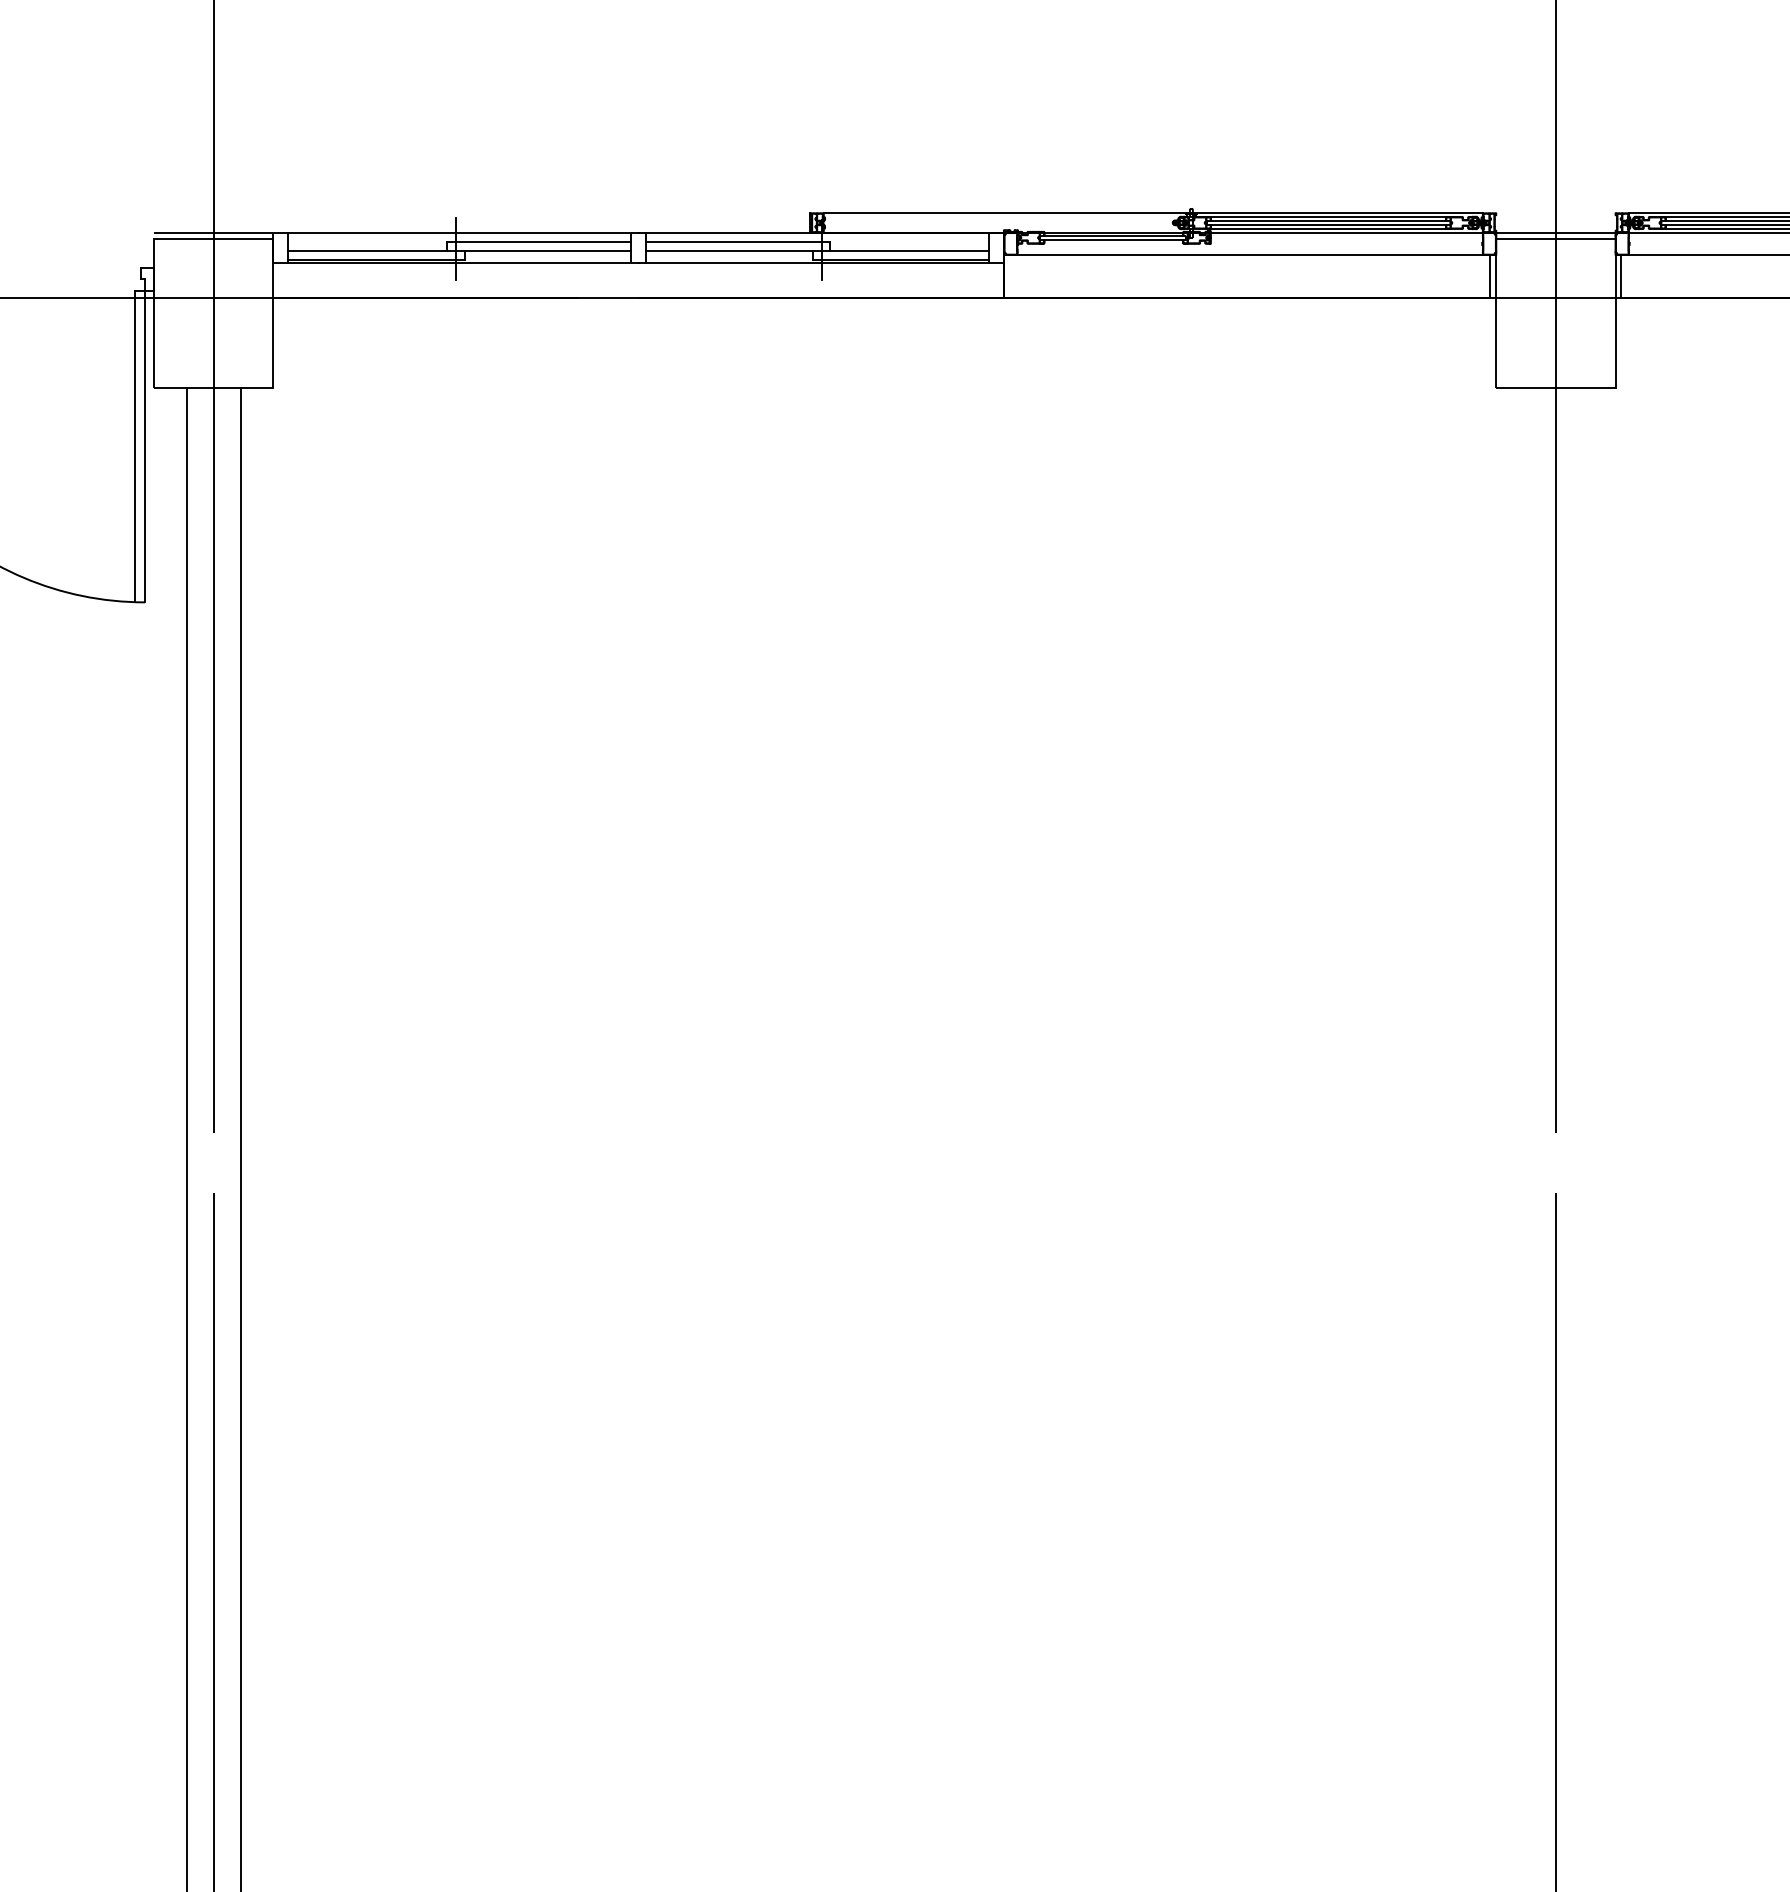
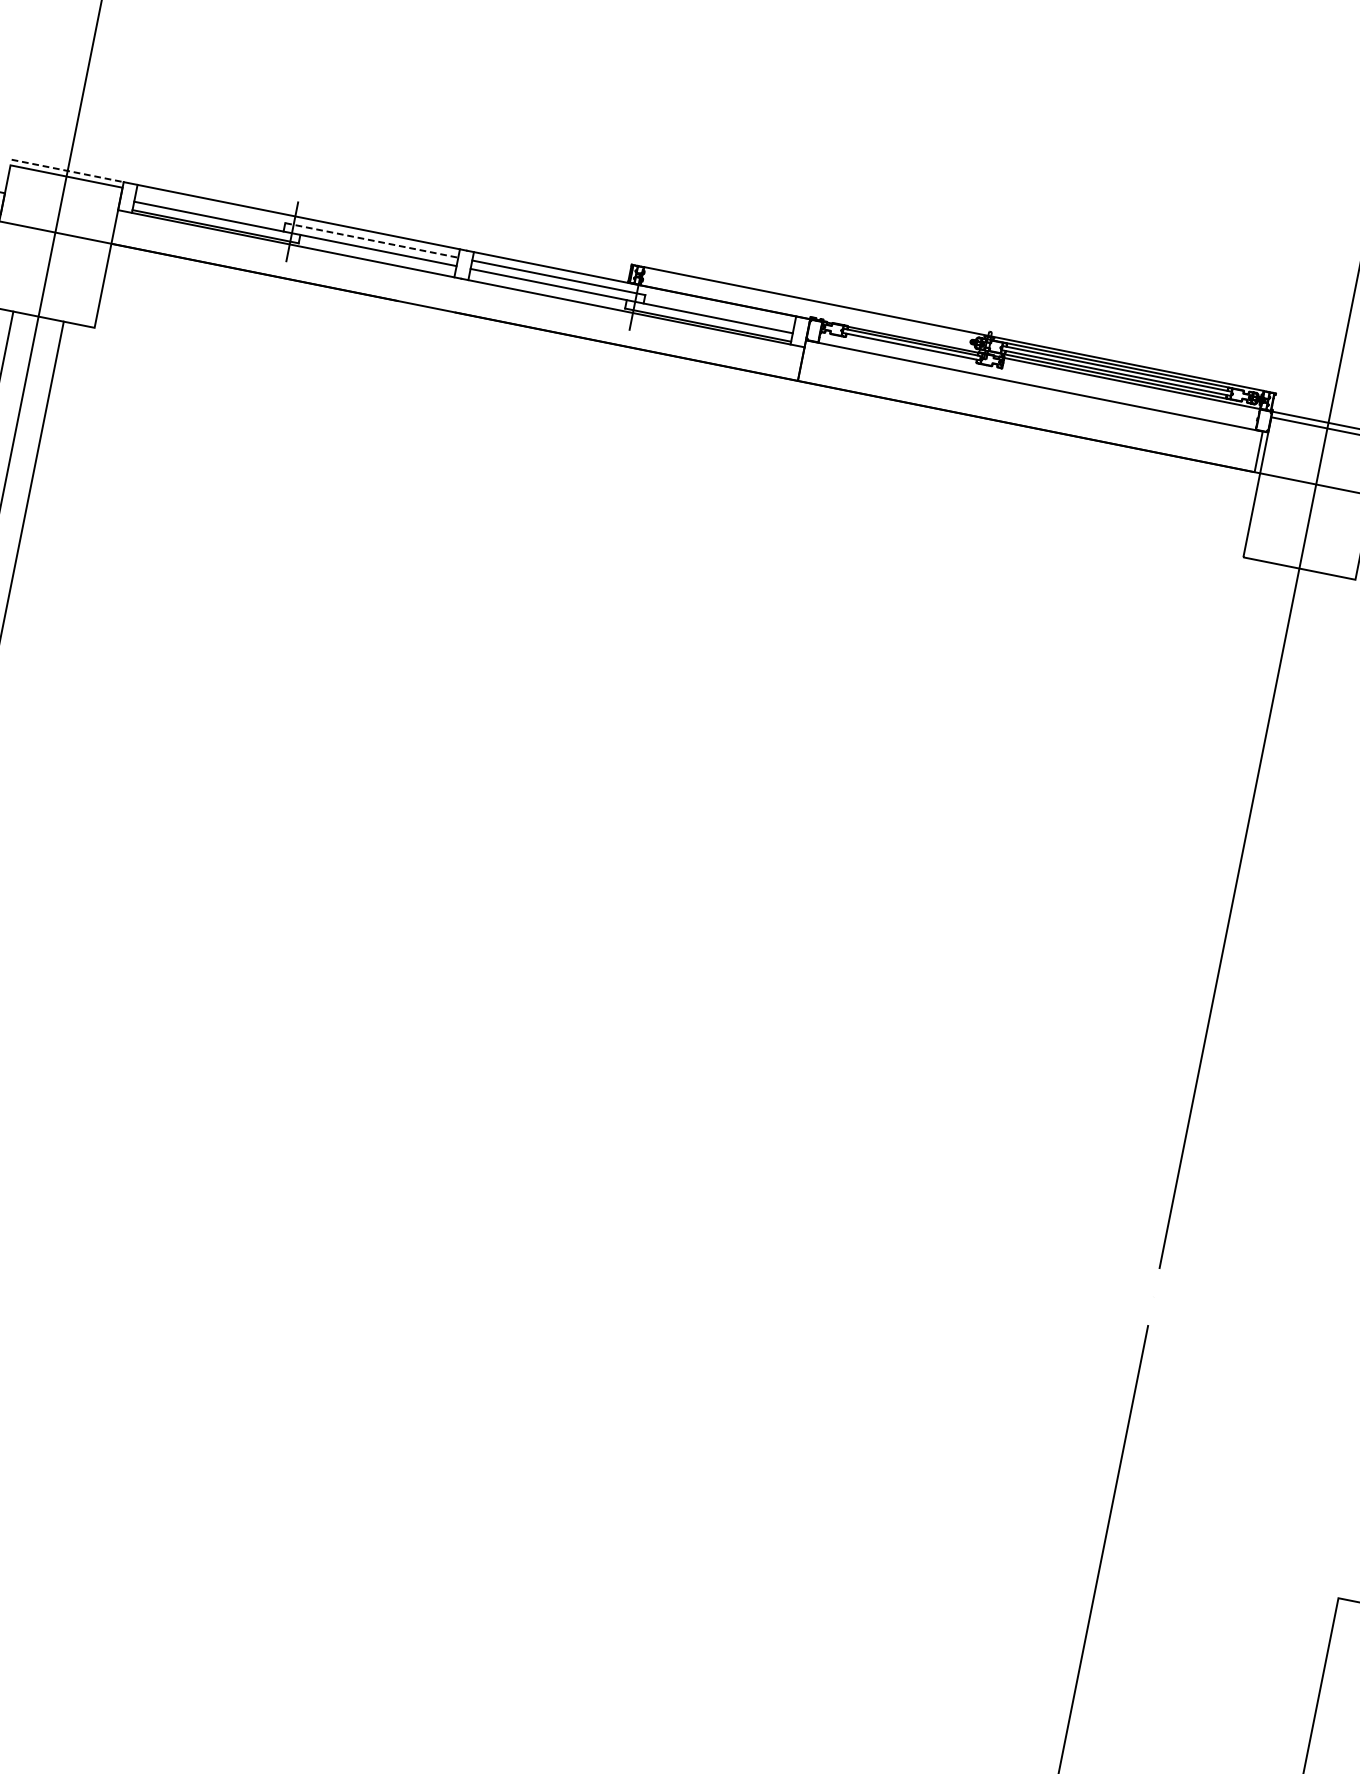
line: (213, 232) -> (67, 170), solid -> dashed
line: (539, 241) -> (372, 240), solid -> dashed

